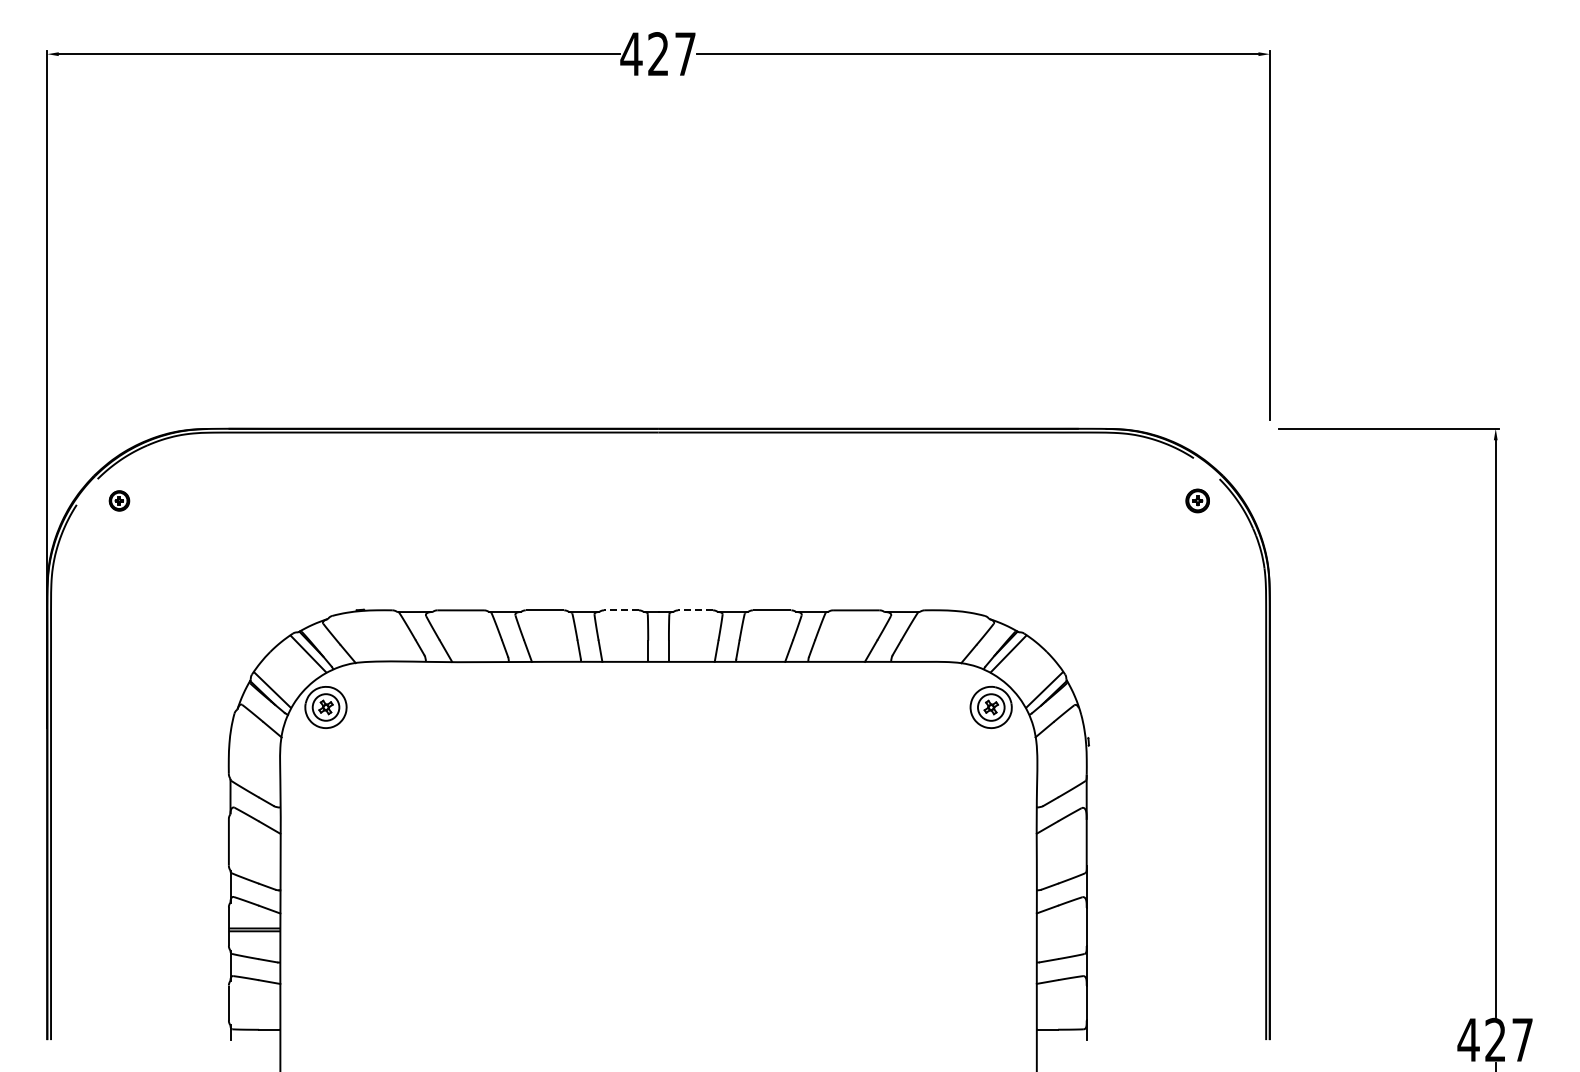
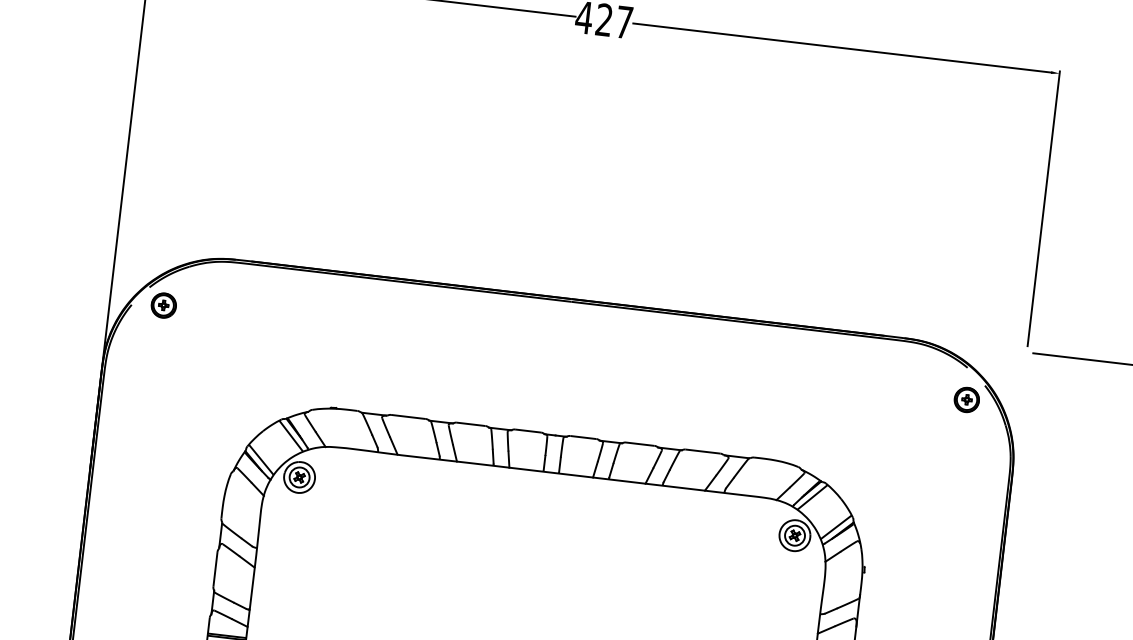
part: (119, 500) -> (163, 305), size x1.67
part: (1197, 500) -> (966, 399), size x1.43
line: (621, 610) -> (528, 431), dashed -> solid
line: (695, 610) -> (583, 437), dashed -> solid

